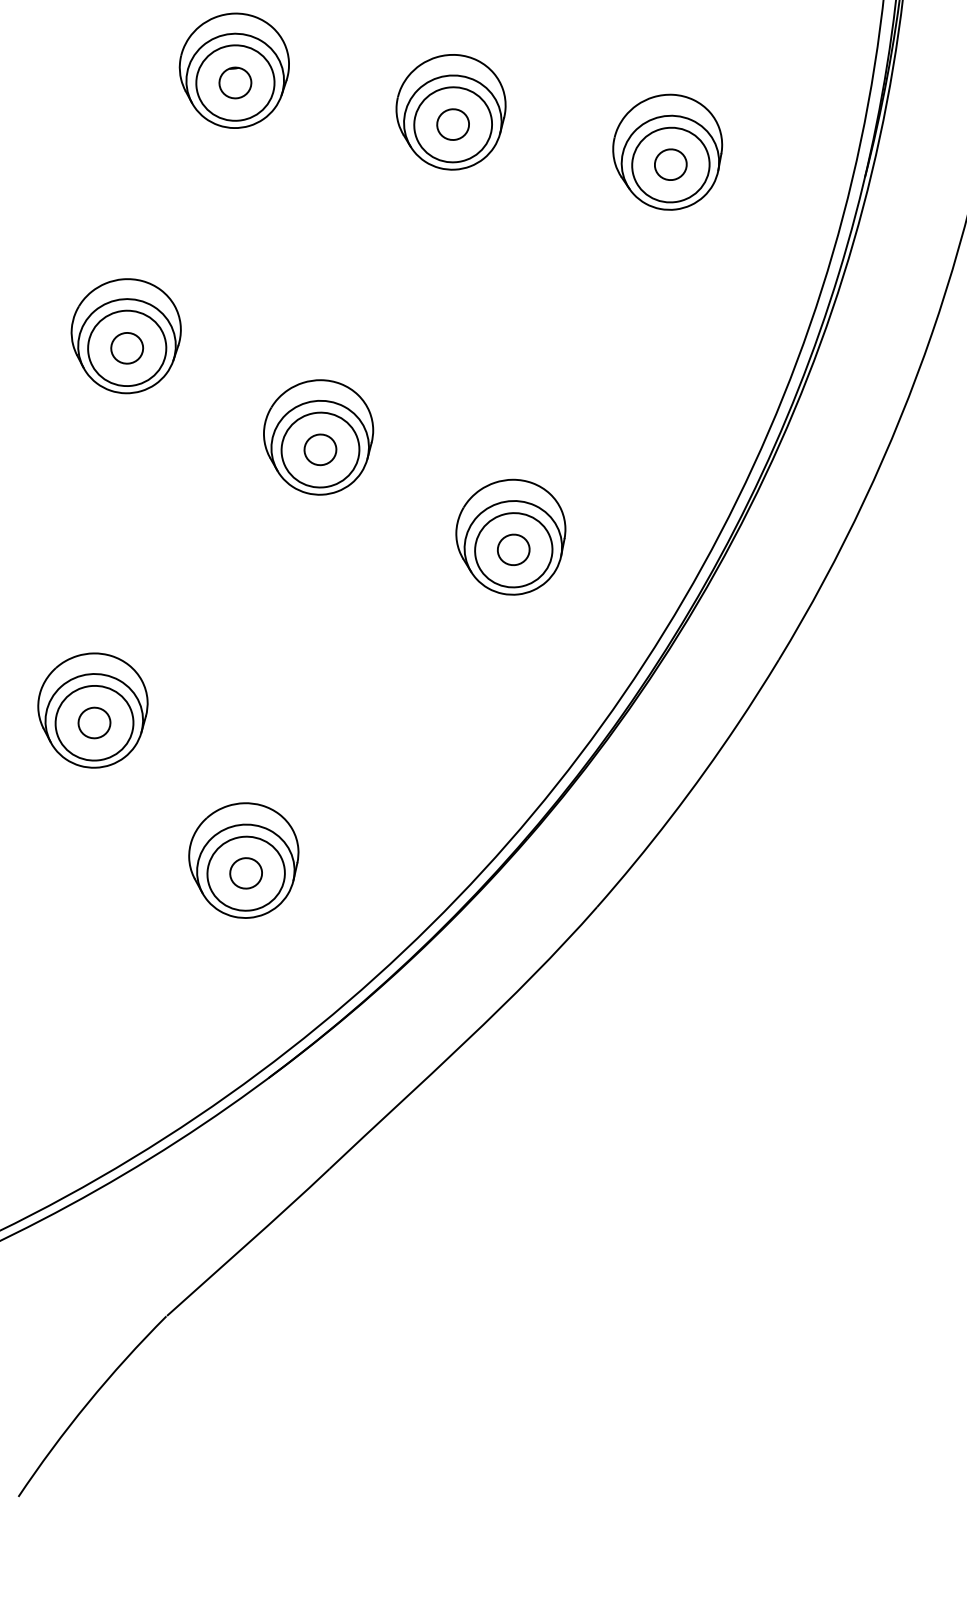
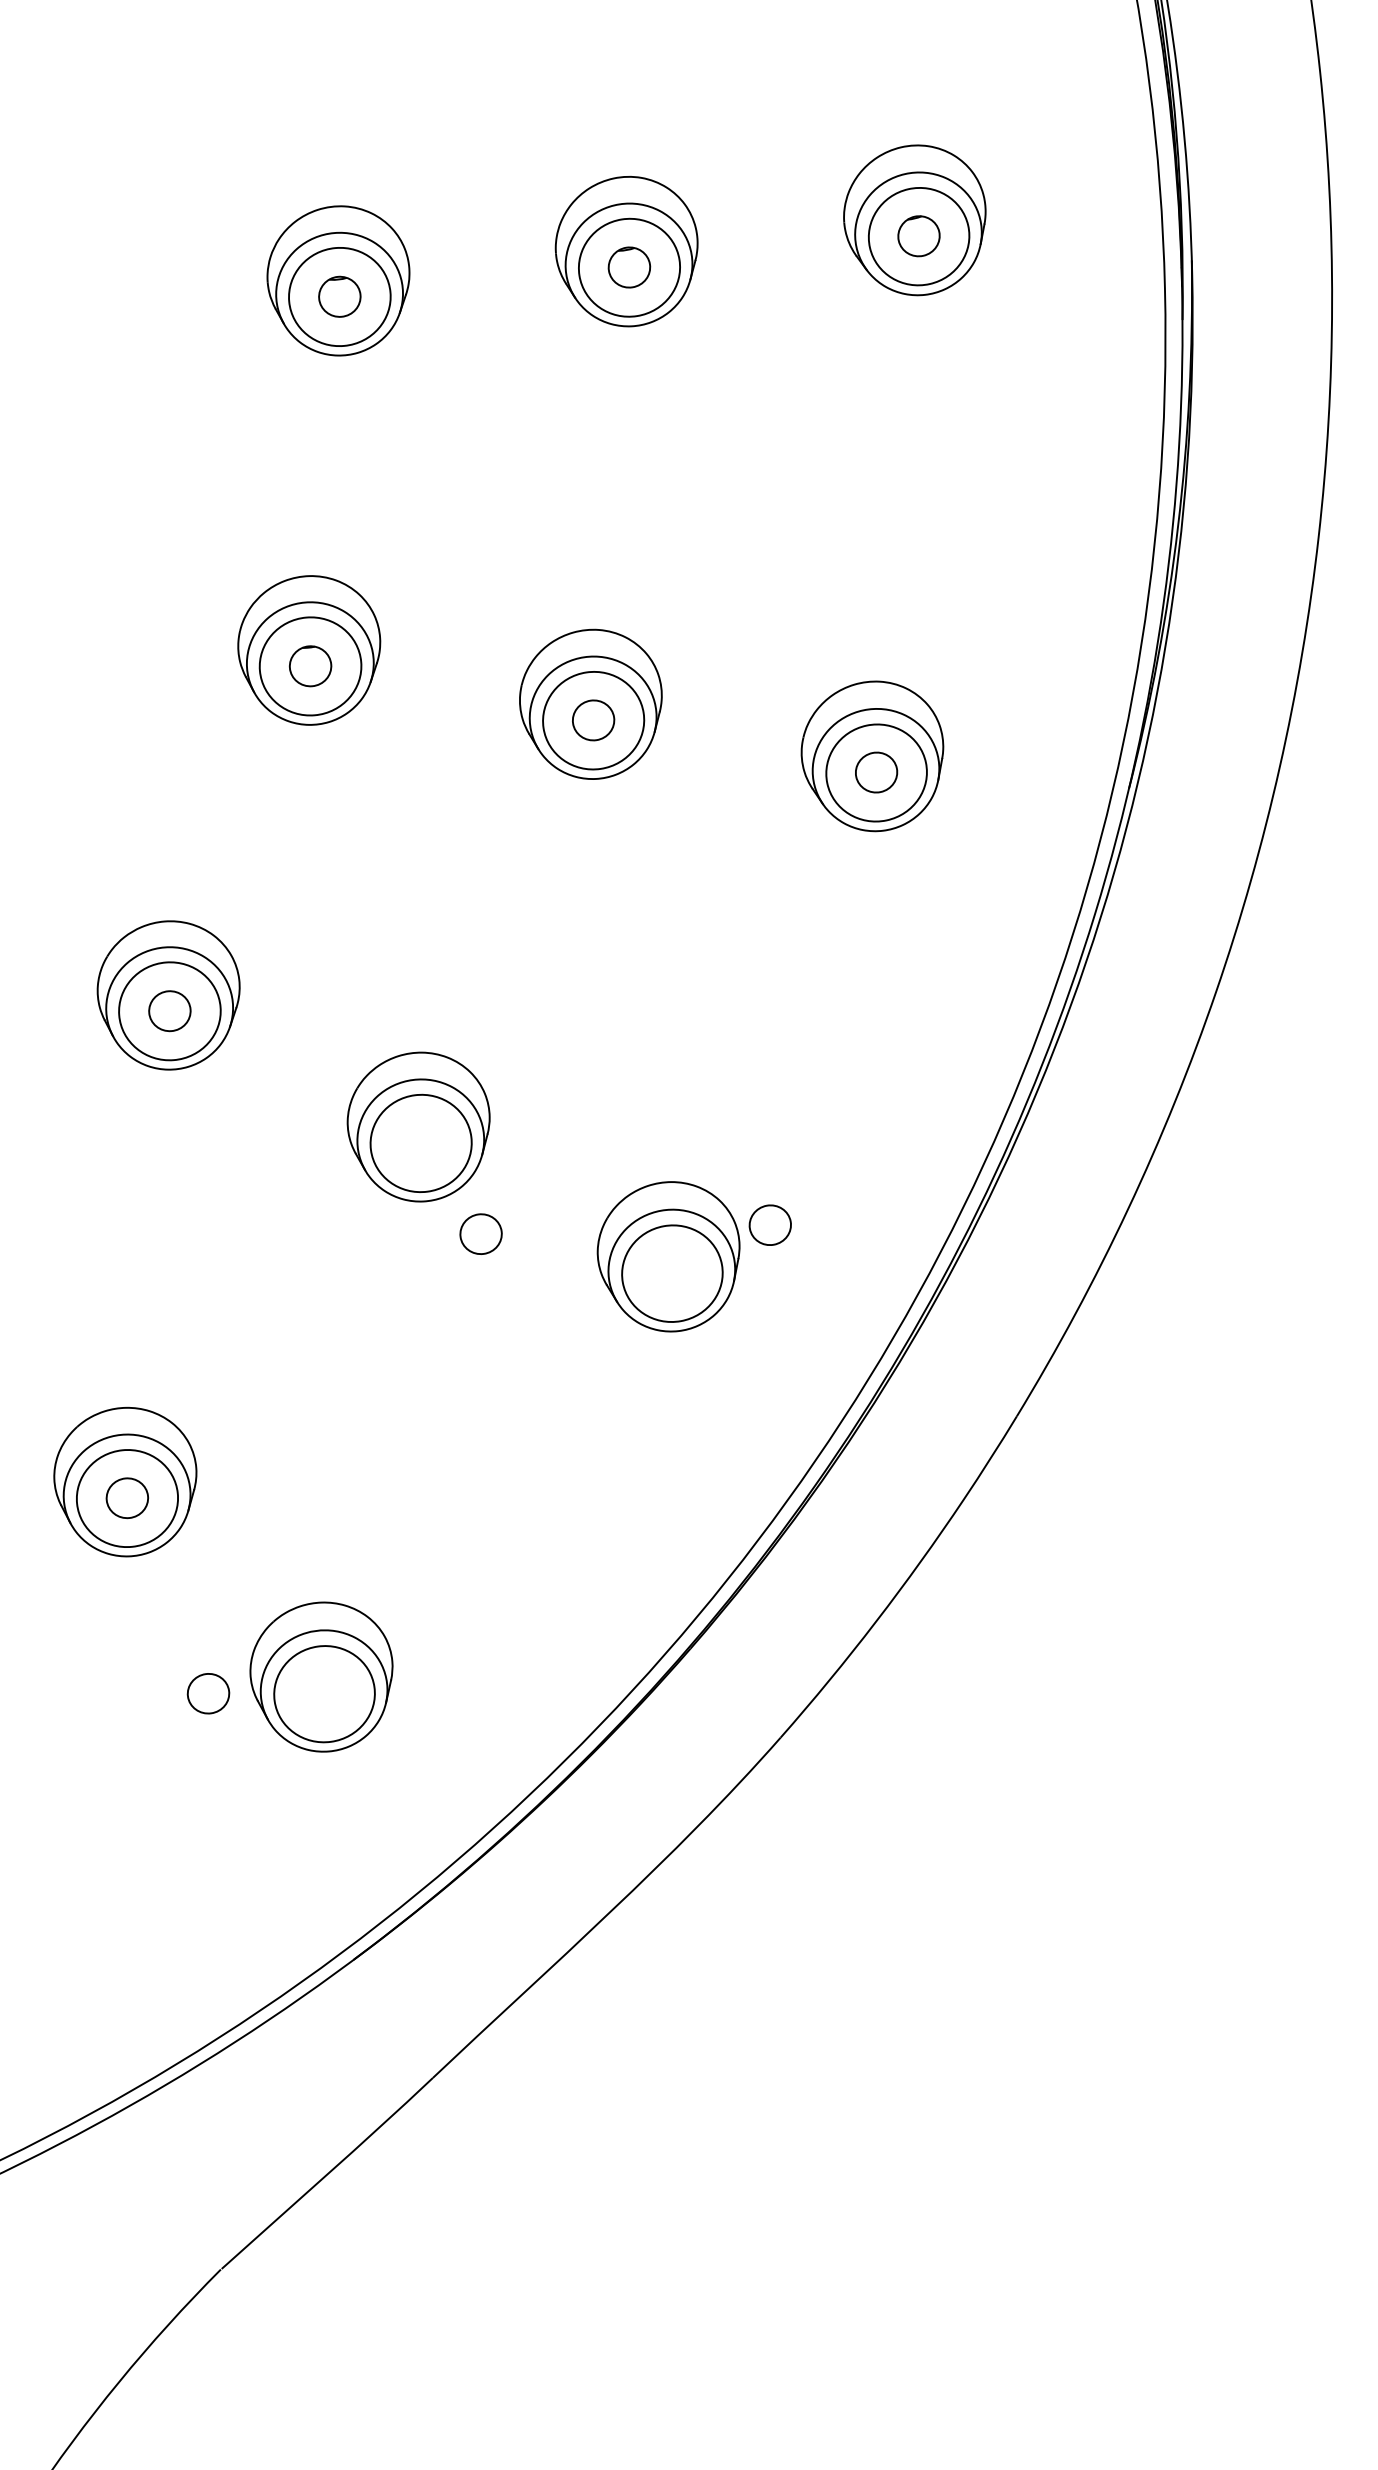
part: (319, 449) -> (480, 1233), moved
part: (513, 549) -> (769, 1224), moved
part: (246, 873) -> (208, 1693), moved

